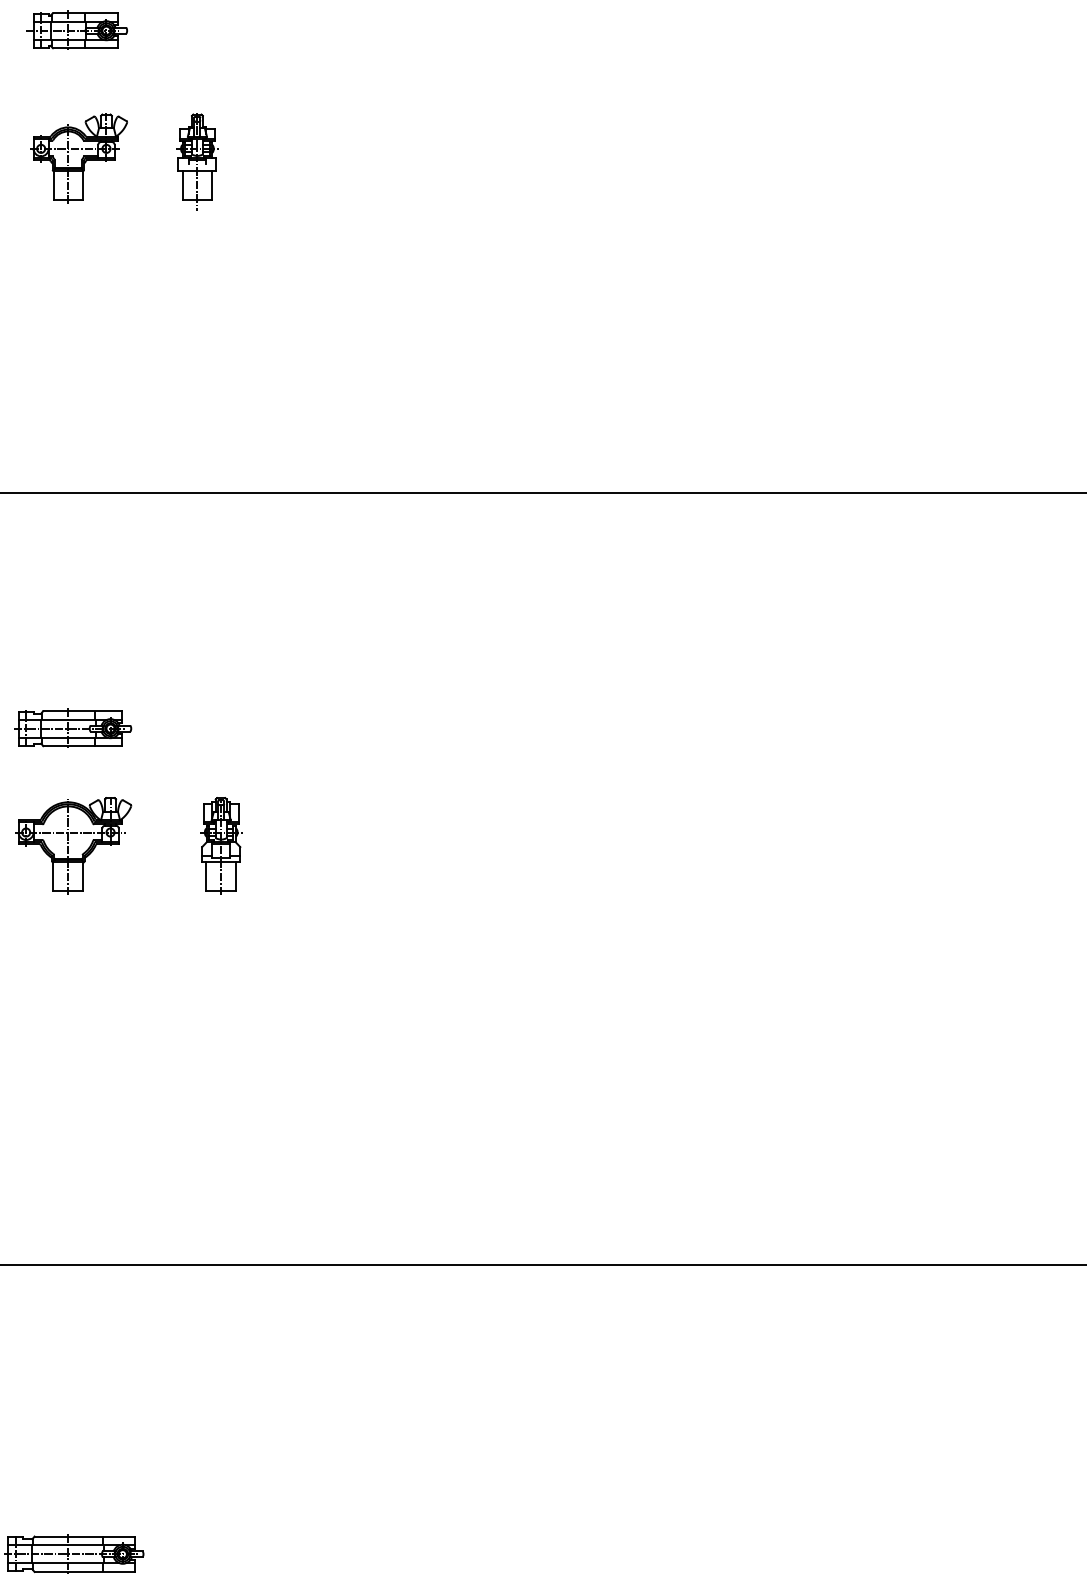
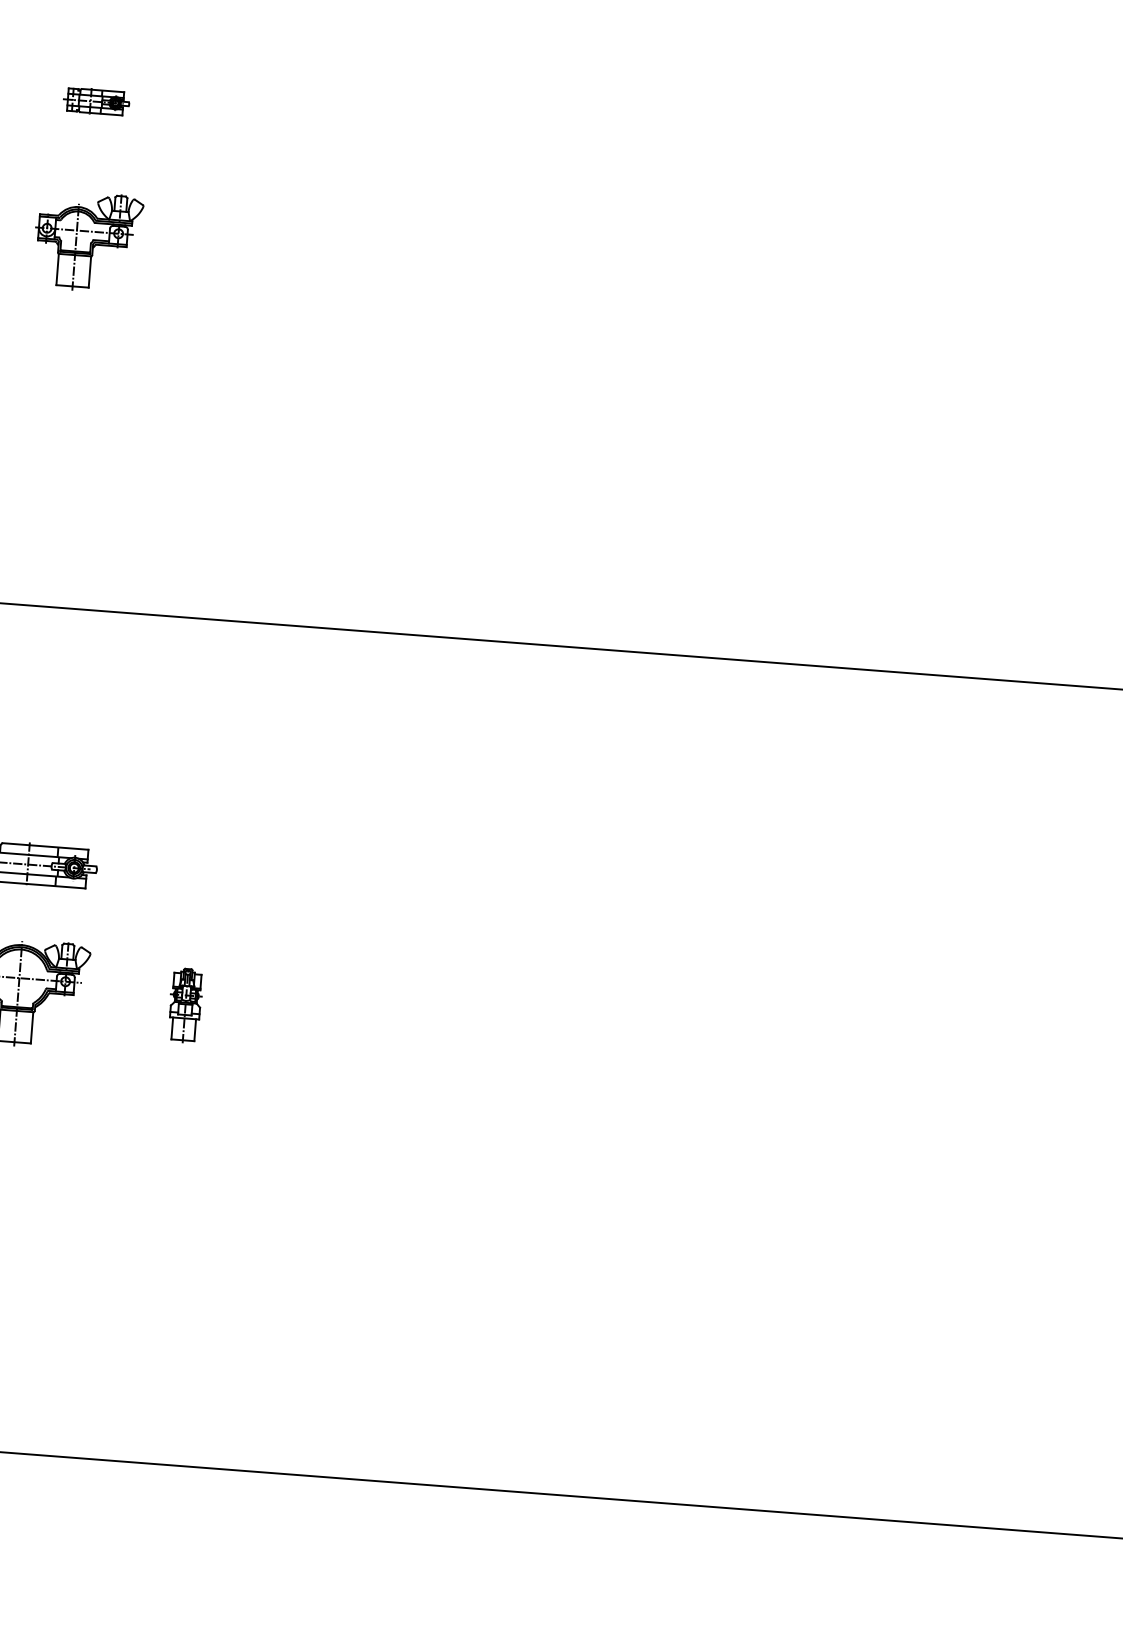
part: (76, 29) -> (95, 100), size x0.6
part: (197, 161) -> (217, 255), removed
part: (221, 845) -> (185, 1005), size x0.7

